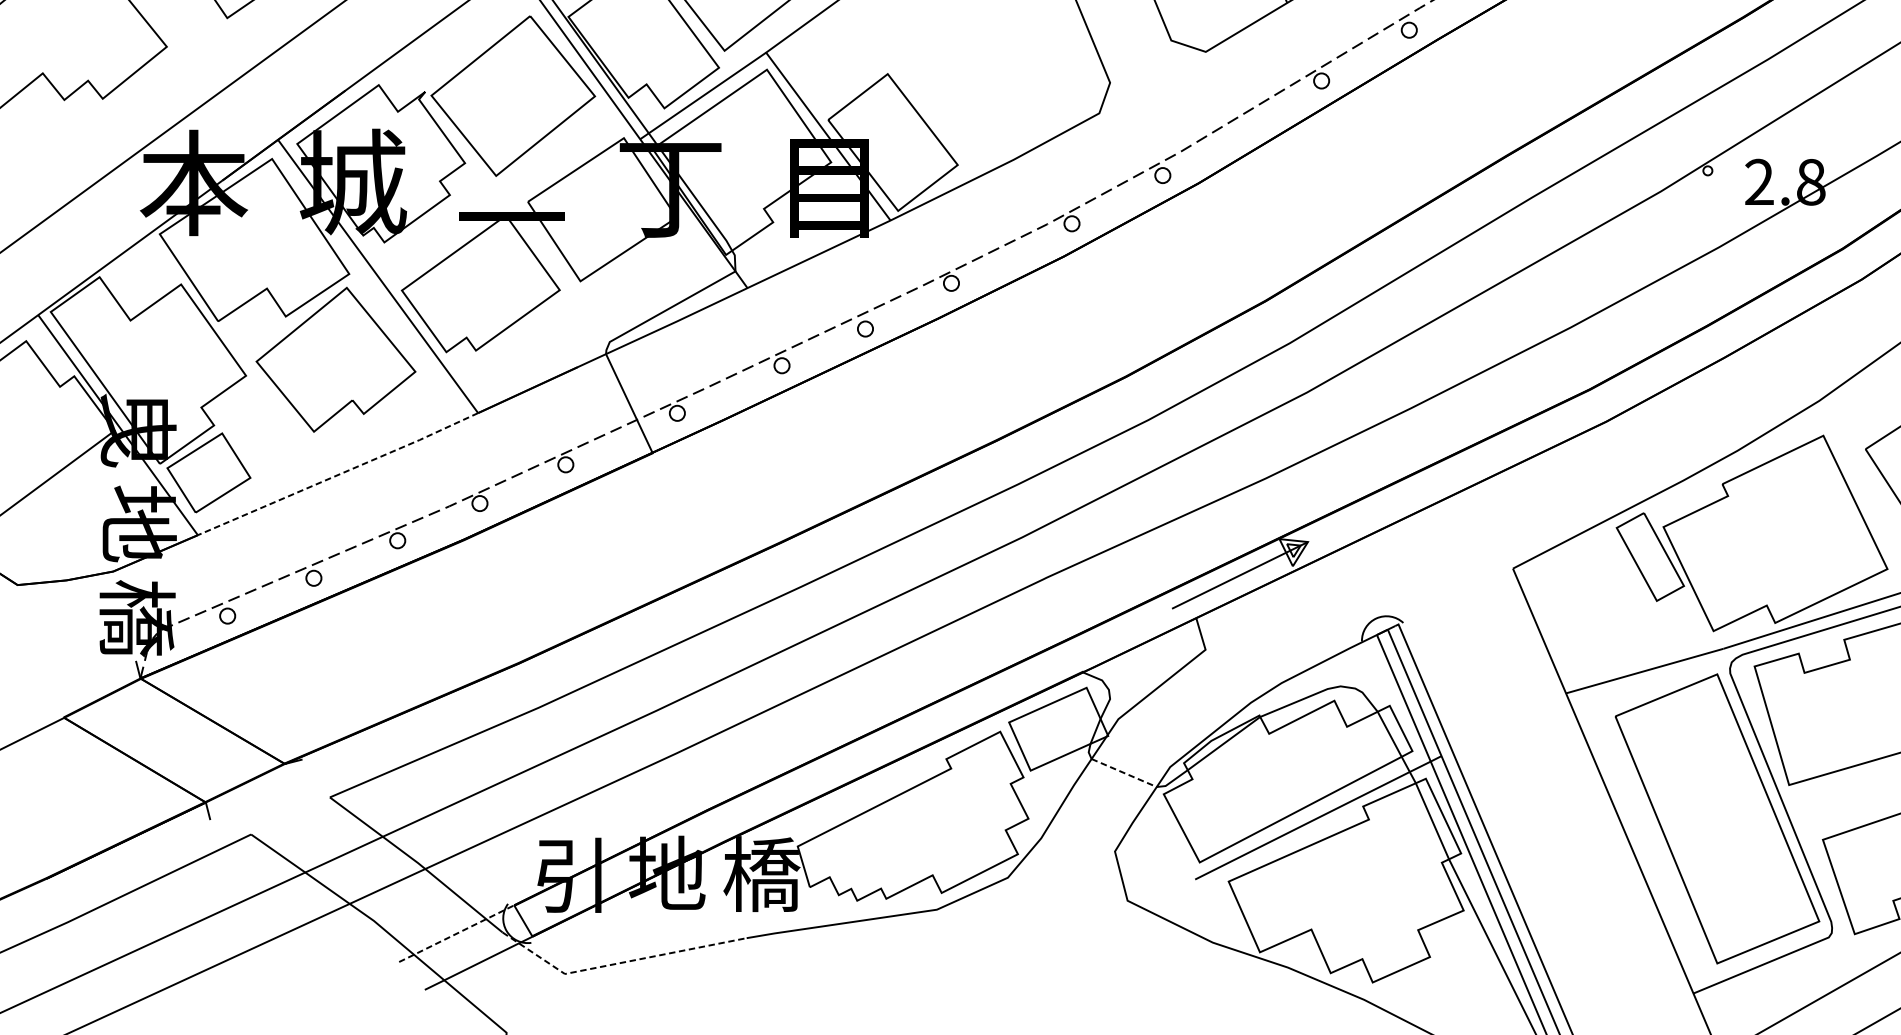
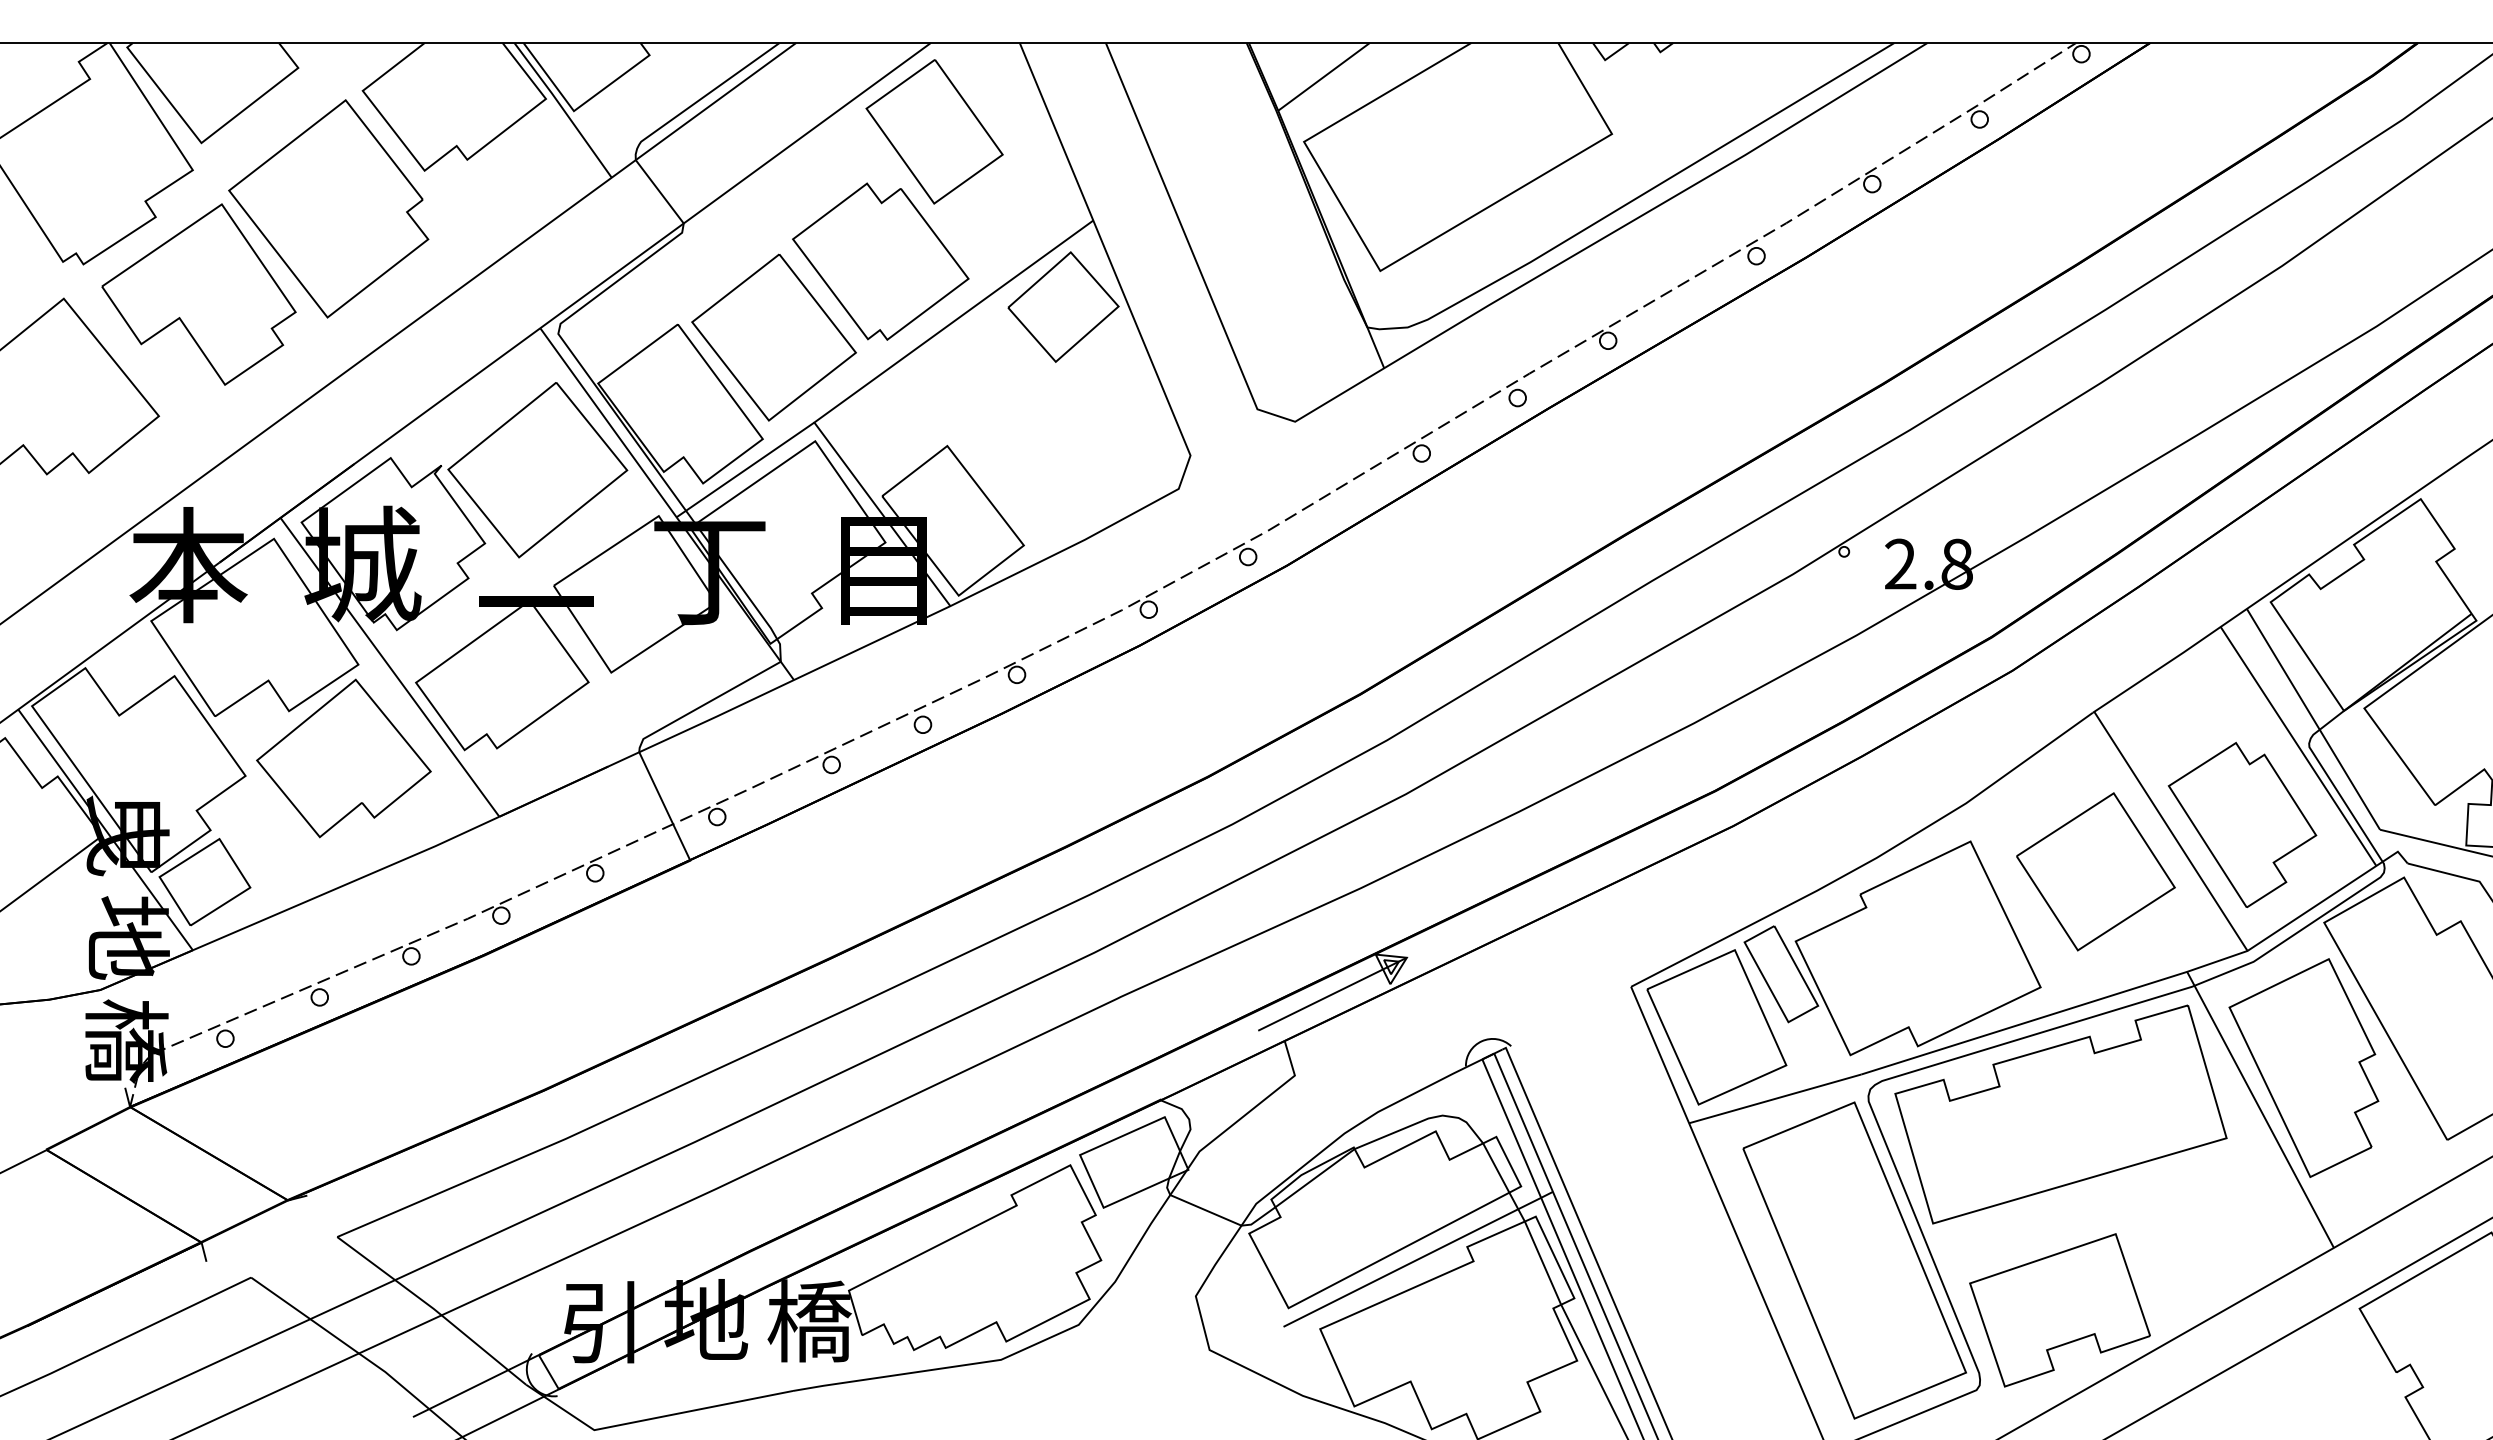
line: (338, 475) -> (346, 884), dashed -> solid
part: (1591, 605) -> (1716, 1027), added
line: (1123, 773) -> (1205, 1210), dashed -> solid
line: (457, 933) -> (476, 1385), dashed -> solid
line: (618, 963) -> (652, 1418), dashed -> solid

